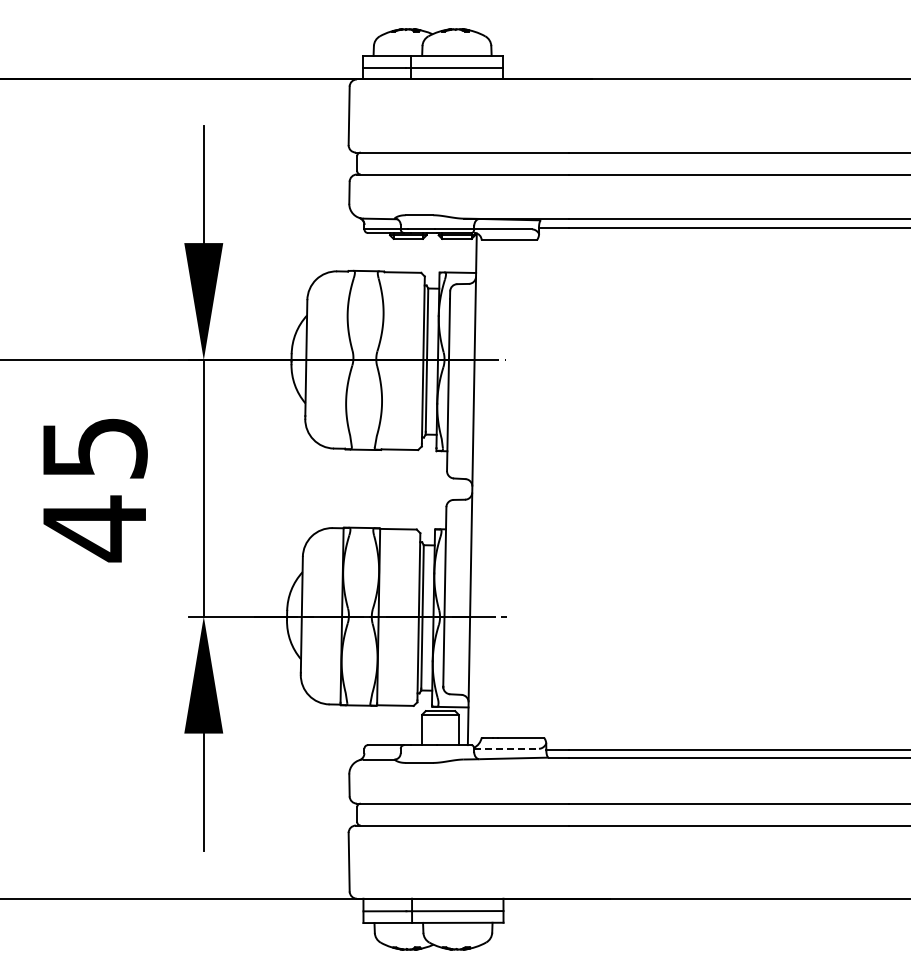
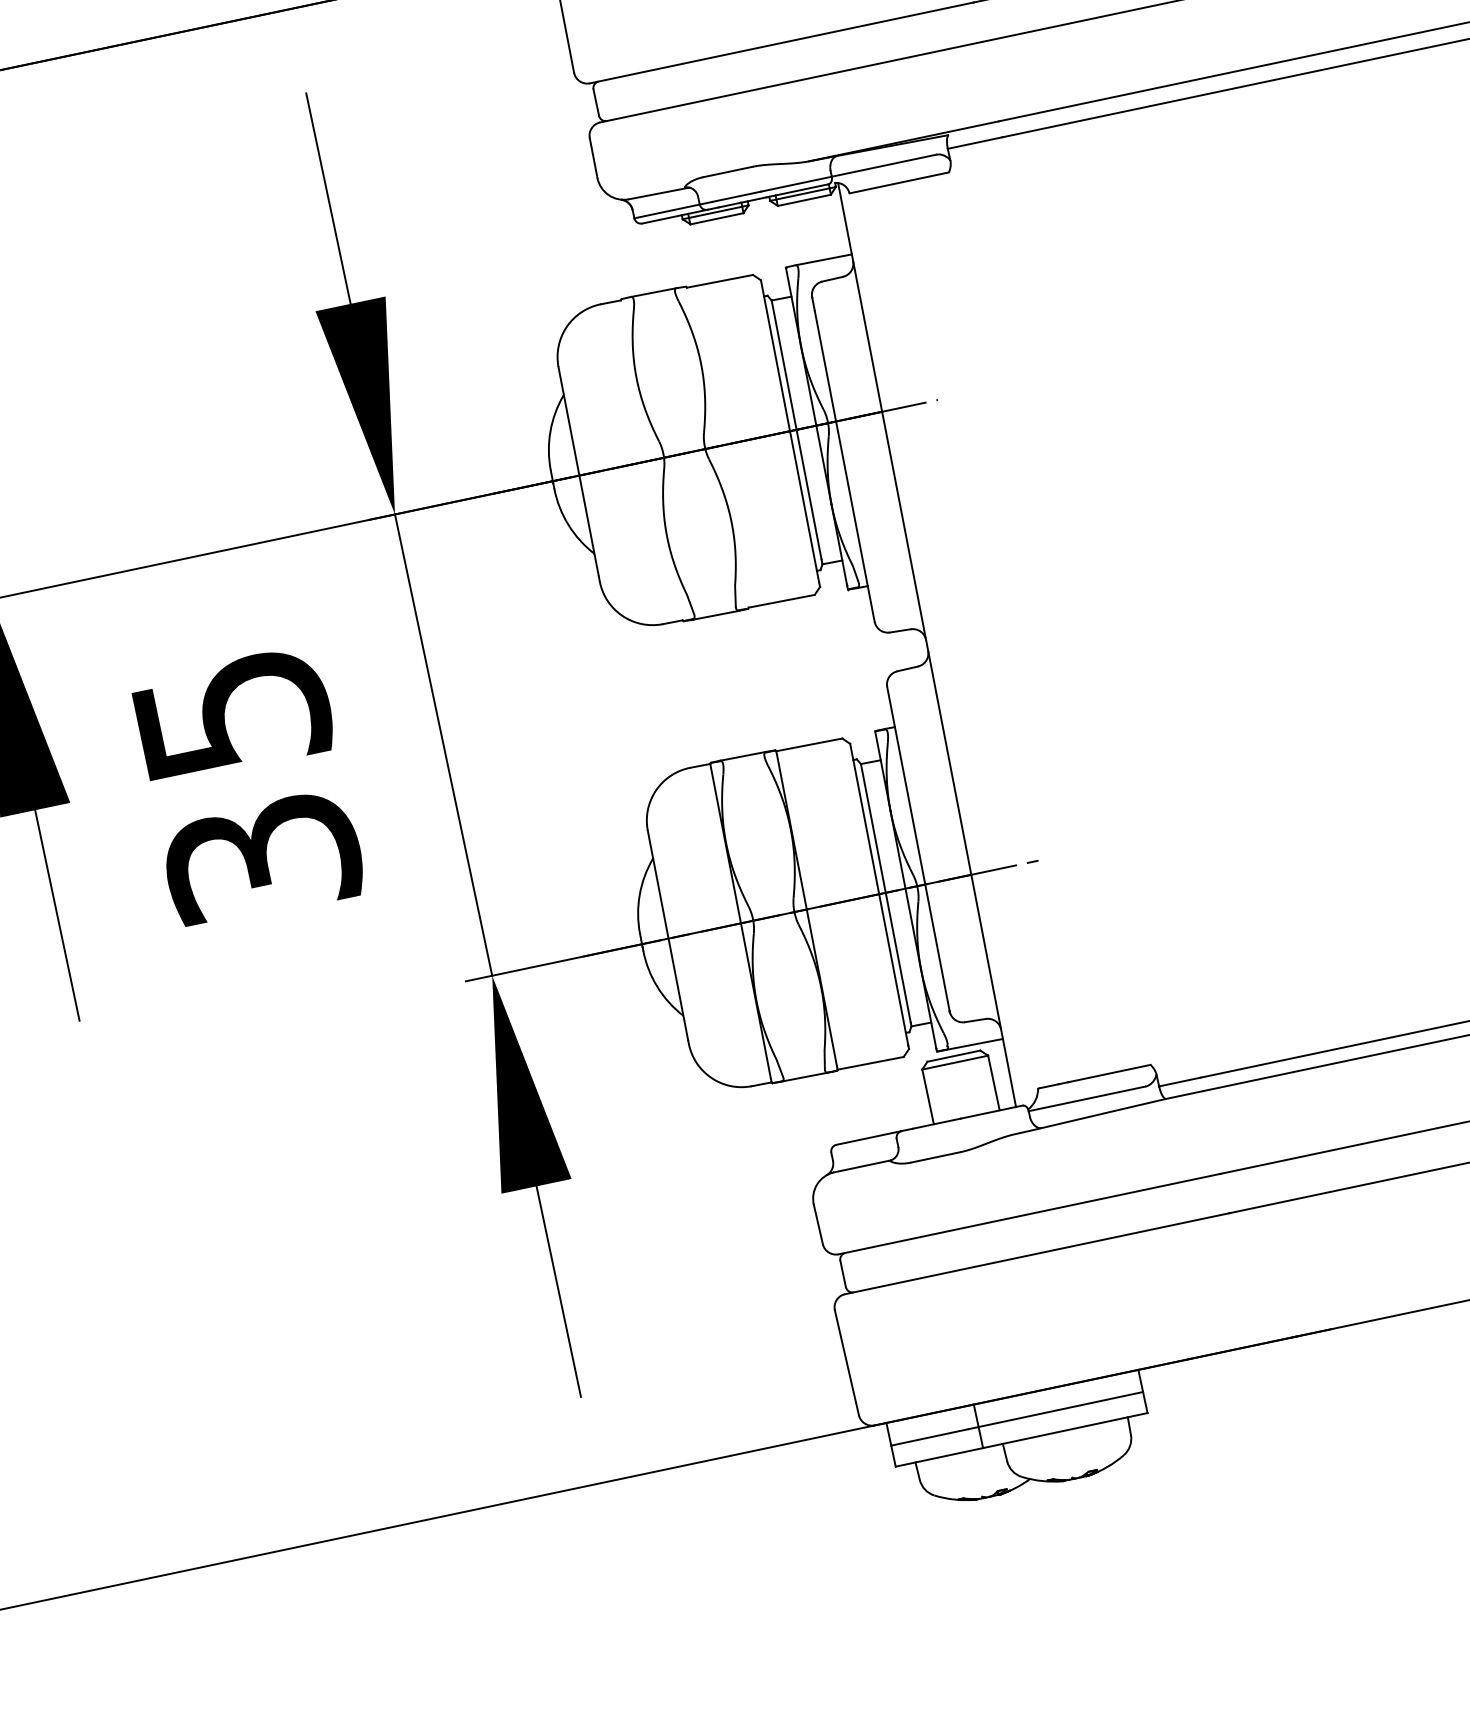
text: (94, 528) -> (262, 858), 45 -> 35
line: (507, 748) -> (1088, 1098), dashed -> solid

